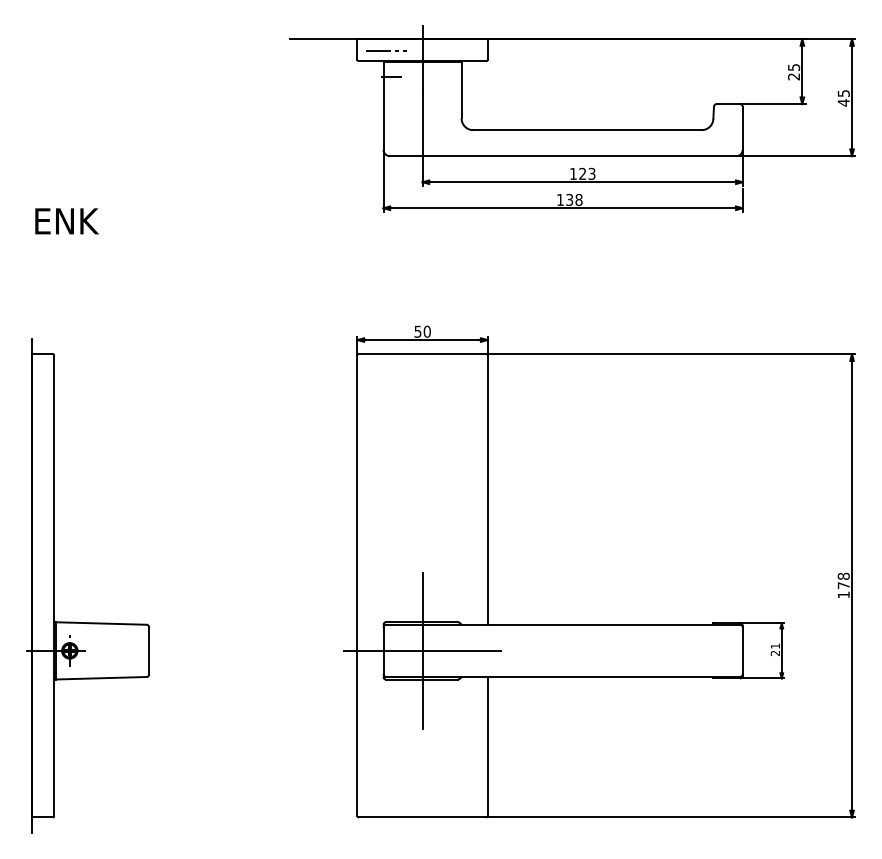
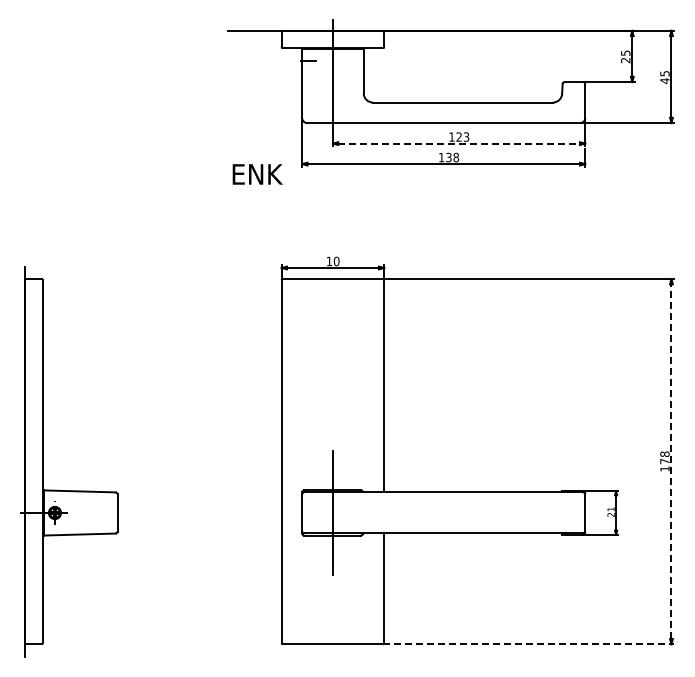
line: (386, 51) -> (304, 40), removed
line: (583, 182) -> (459, 143), solid -> dashed
text: (66, 221) -> (257, 174), moved
text: (416, 331) -> (328, 261), 50 -> 10
line: (852, 585) -> (671, 461), solid -> dashed
line: (421, 650) -> (332, 512), removed
line: (671, 817) -> (529, 644), solid -> dashed

